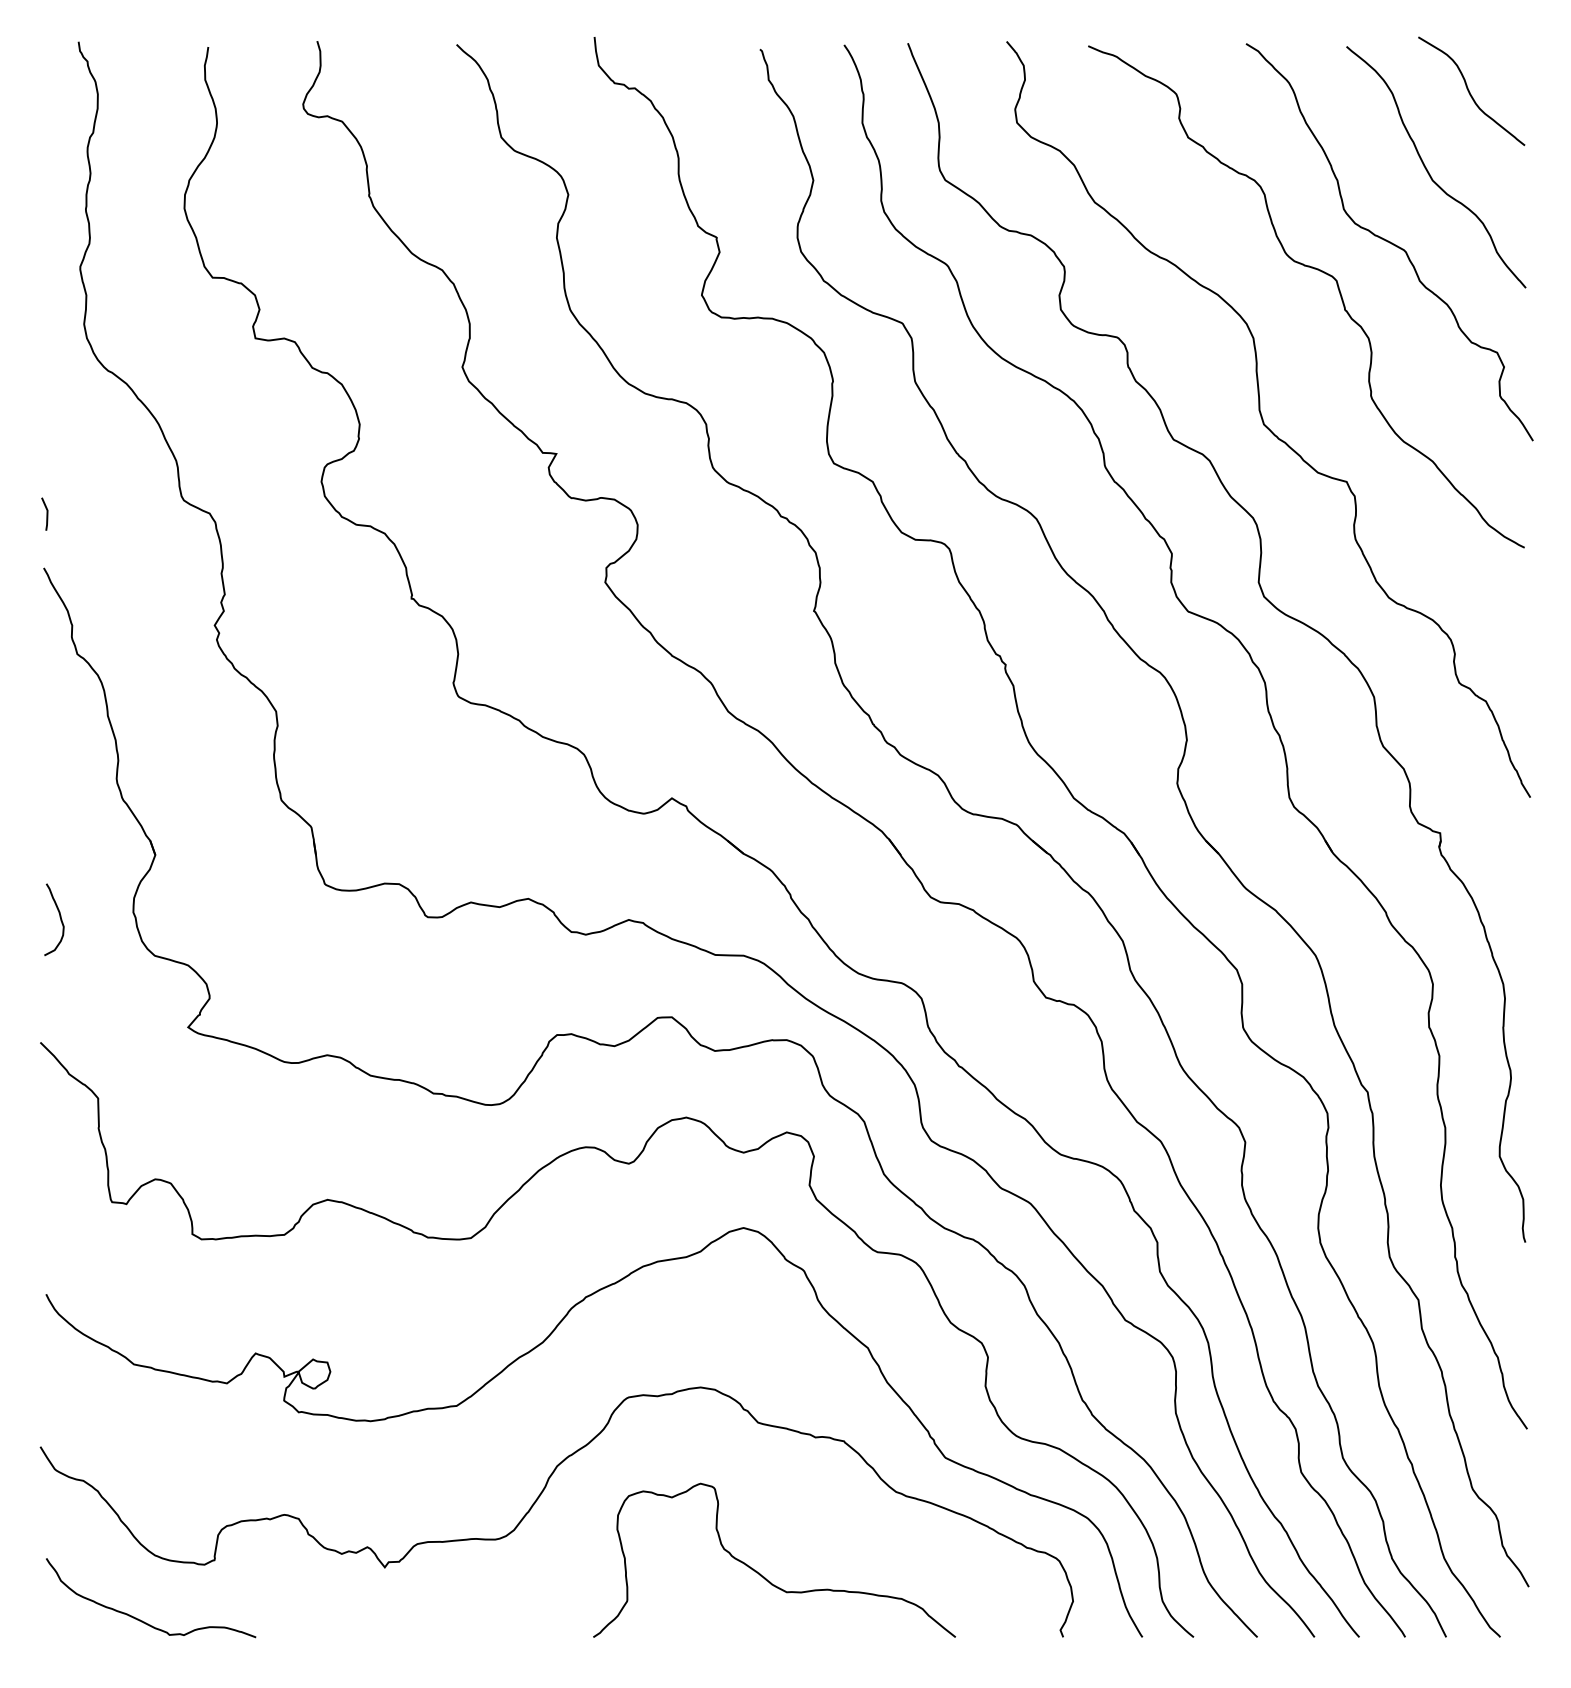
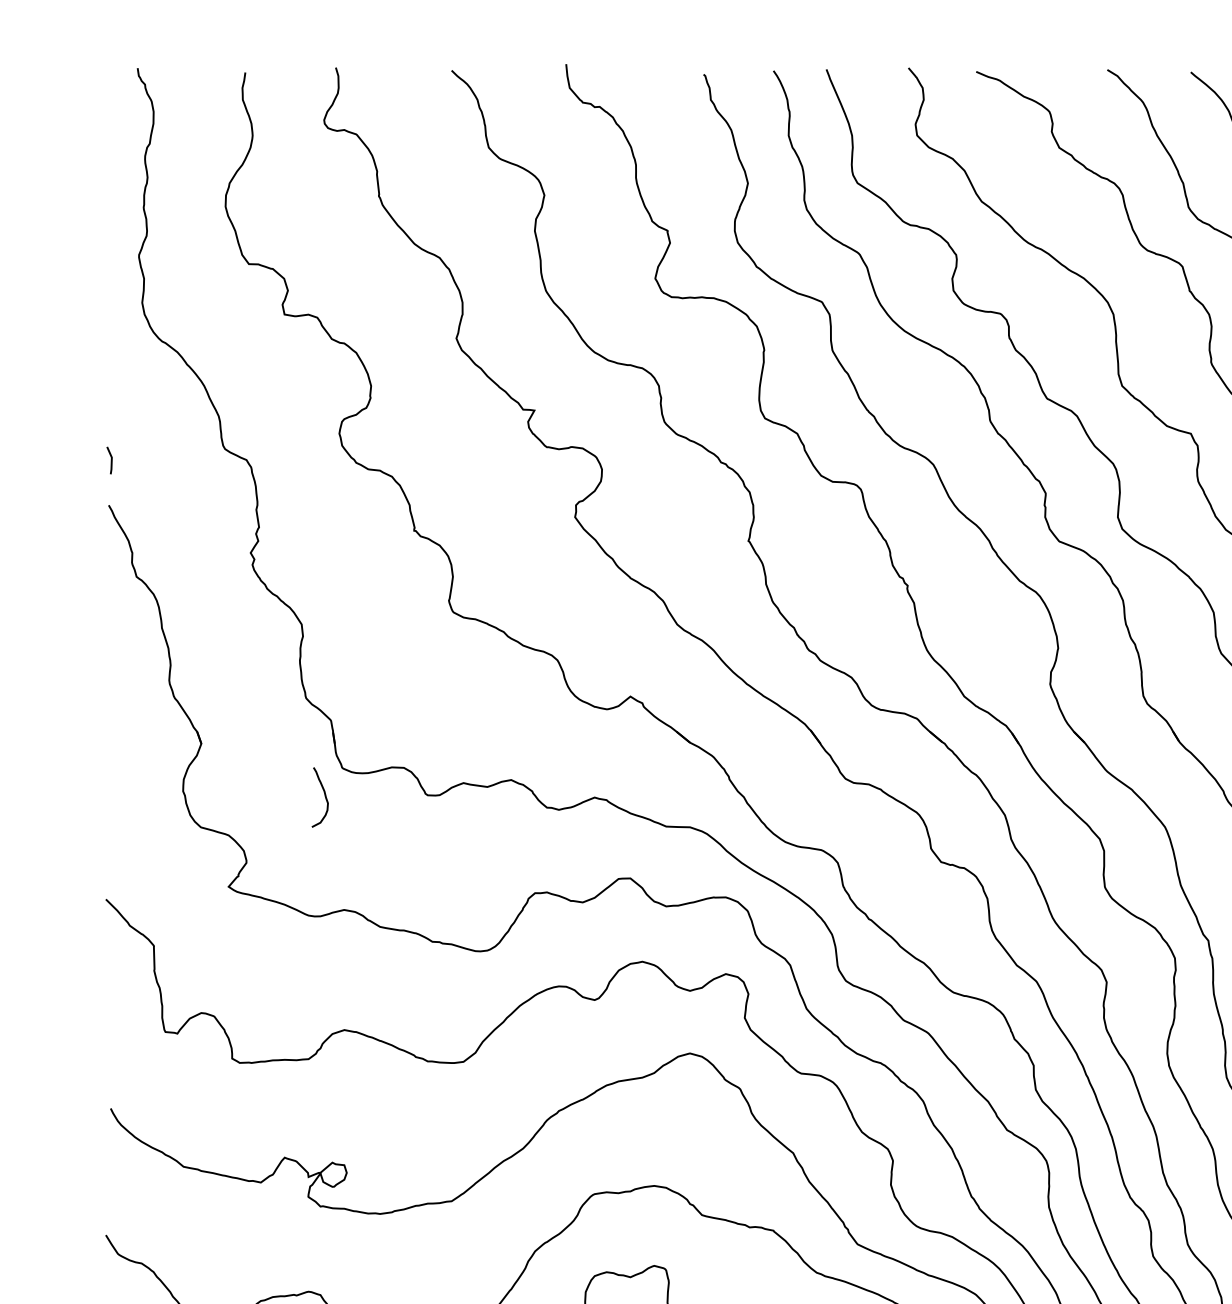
curve: (59, 917) -> (324, 795), moved

